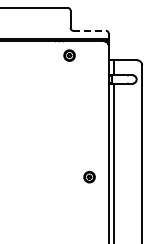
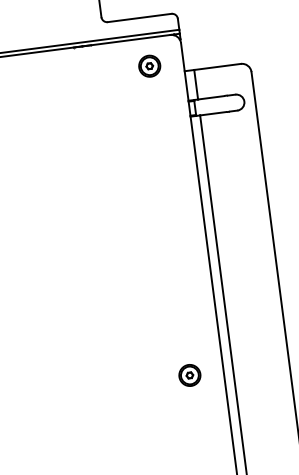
line: (90, 30) -> (141, 17), dashed -> solid
part: (69, 55) -> (149, 65), moved
part: (89, 176) -> (189, 374), moved

